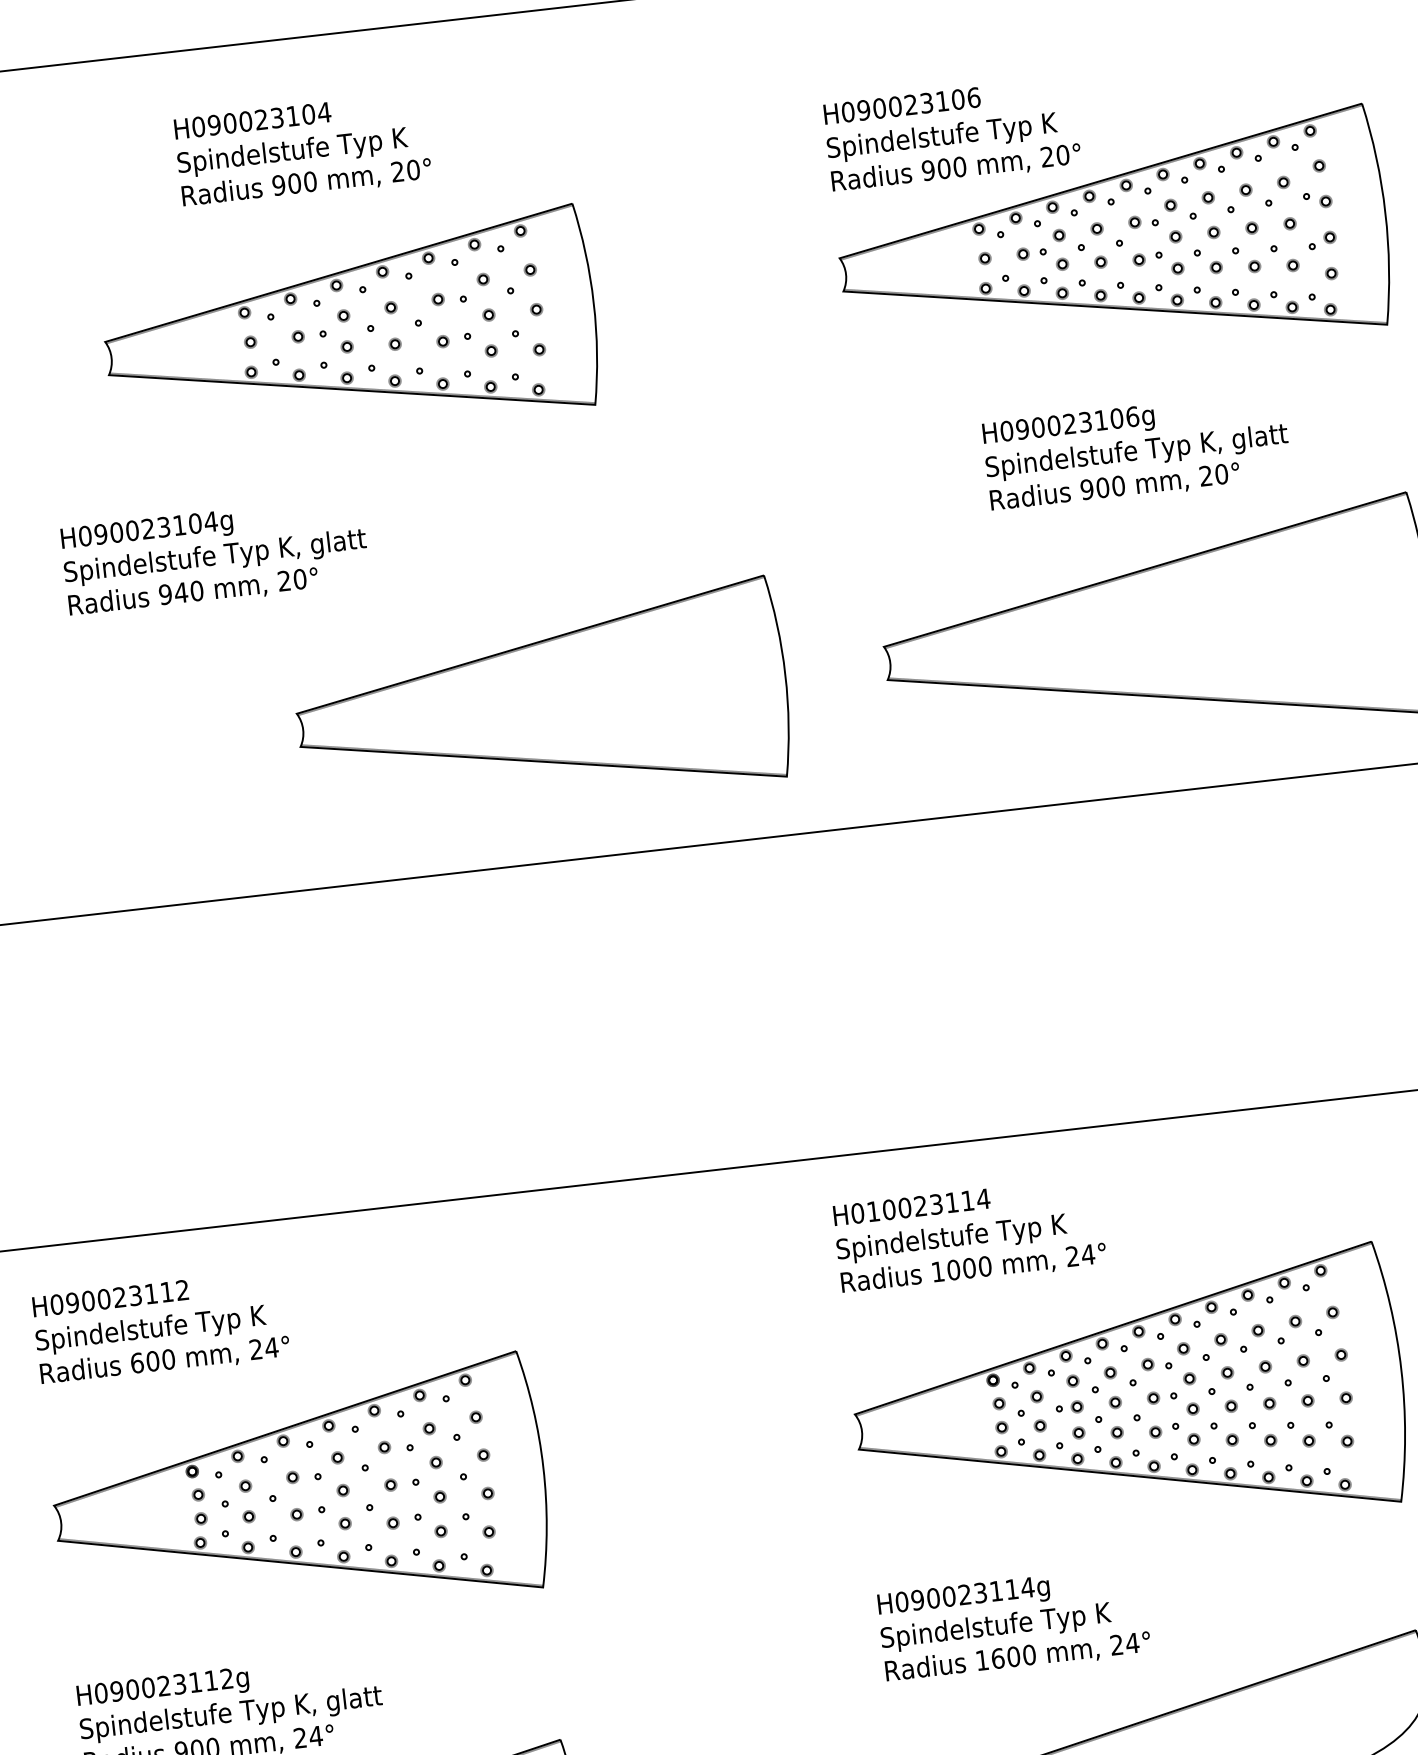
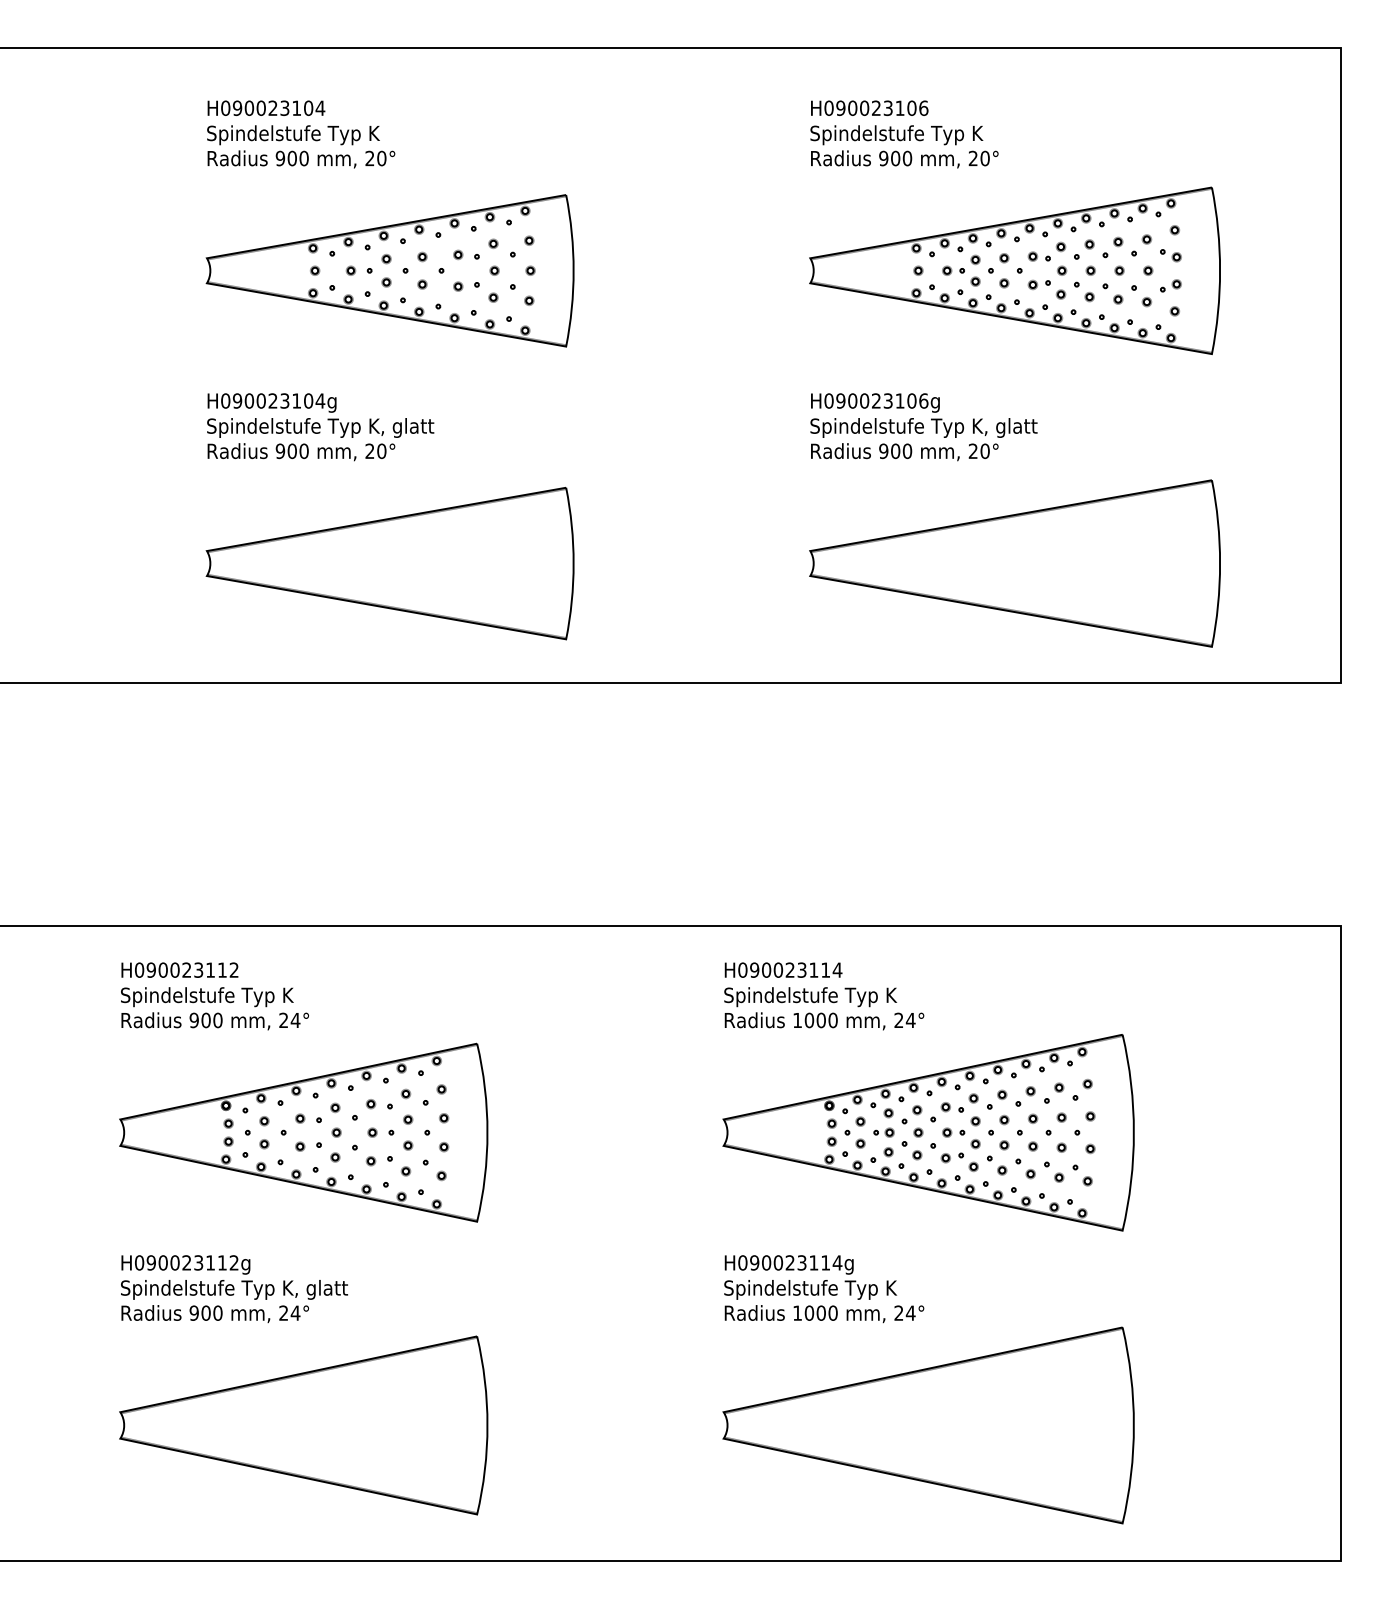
text: (952, 135) -> (904, 134), moved
text: (303, 150) -> (301, 134), moved
part: (349, 330) -> (389, 270), moved
text: (1136, 452) -> (923, 427), moved
text: (181, 593) -> (292, 451), 940 -> 900
part: (540, 702) -> (389, 563), moved
text: (873, 1210) -> (754, 969), H010023114 -> H090023114
text: (136, 1363) -> (193, 1020), 600 -> 900
text: (997, 1657) -> (809, 1312), 1600 -> 1000

